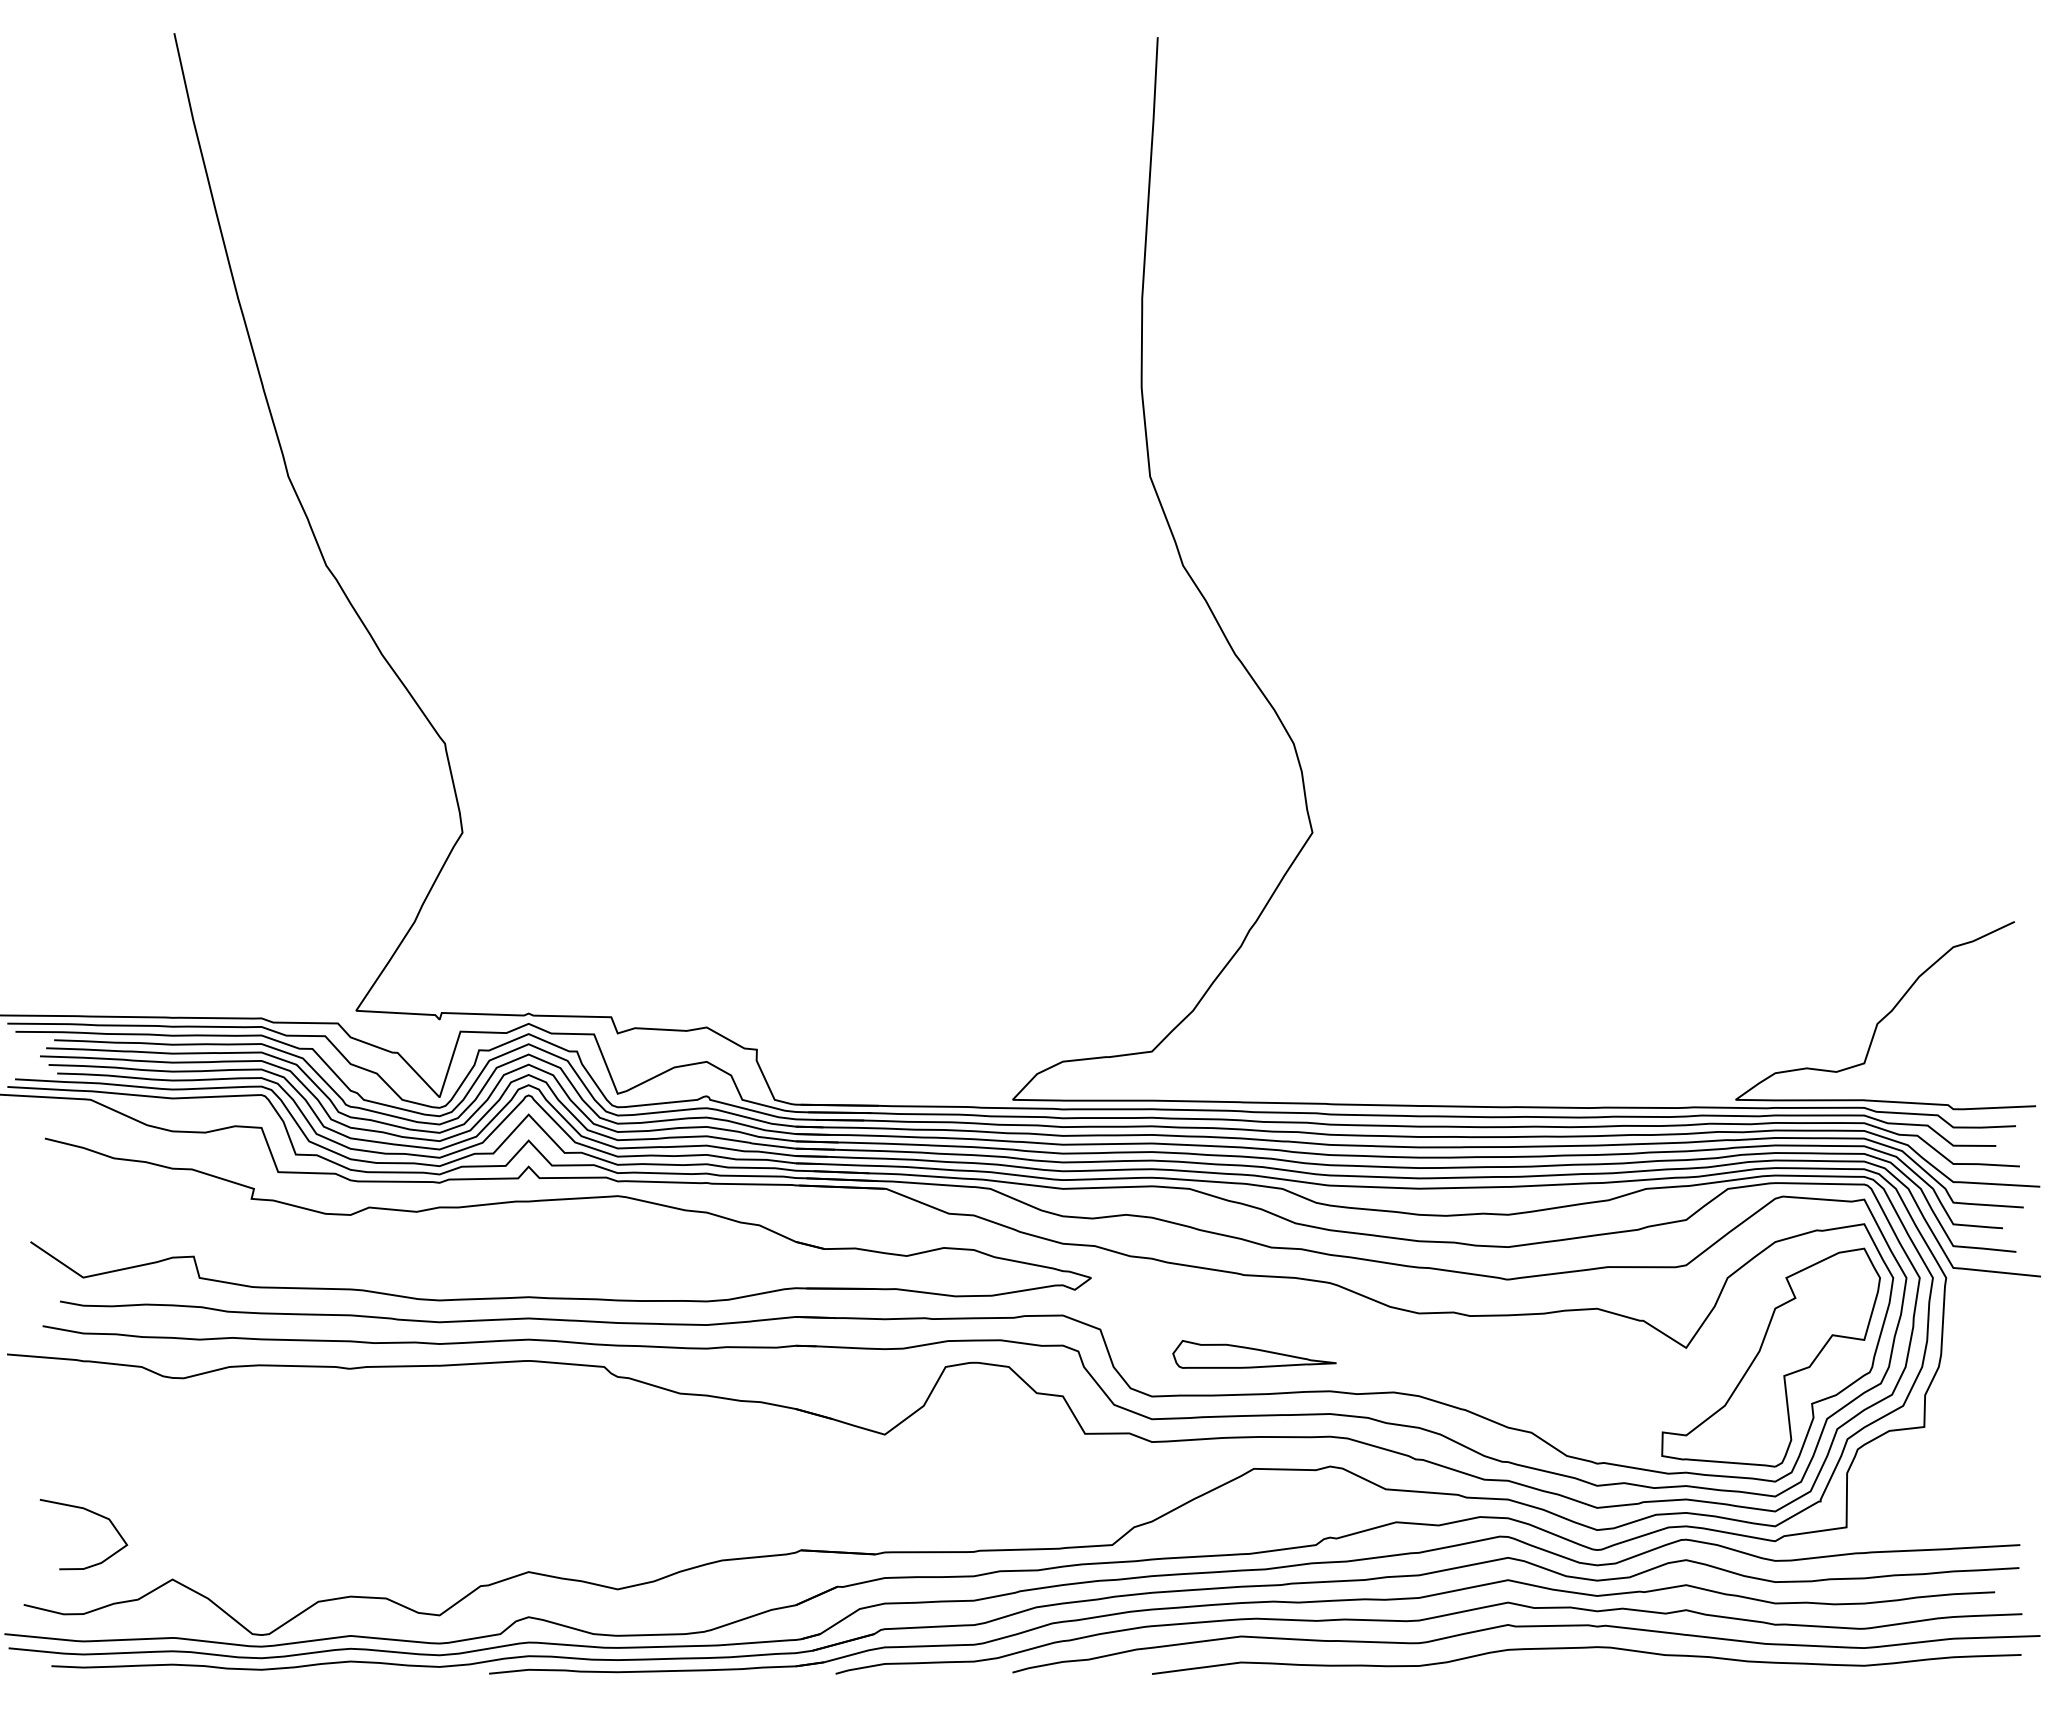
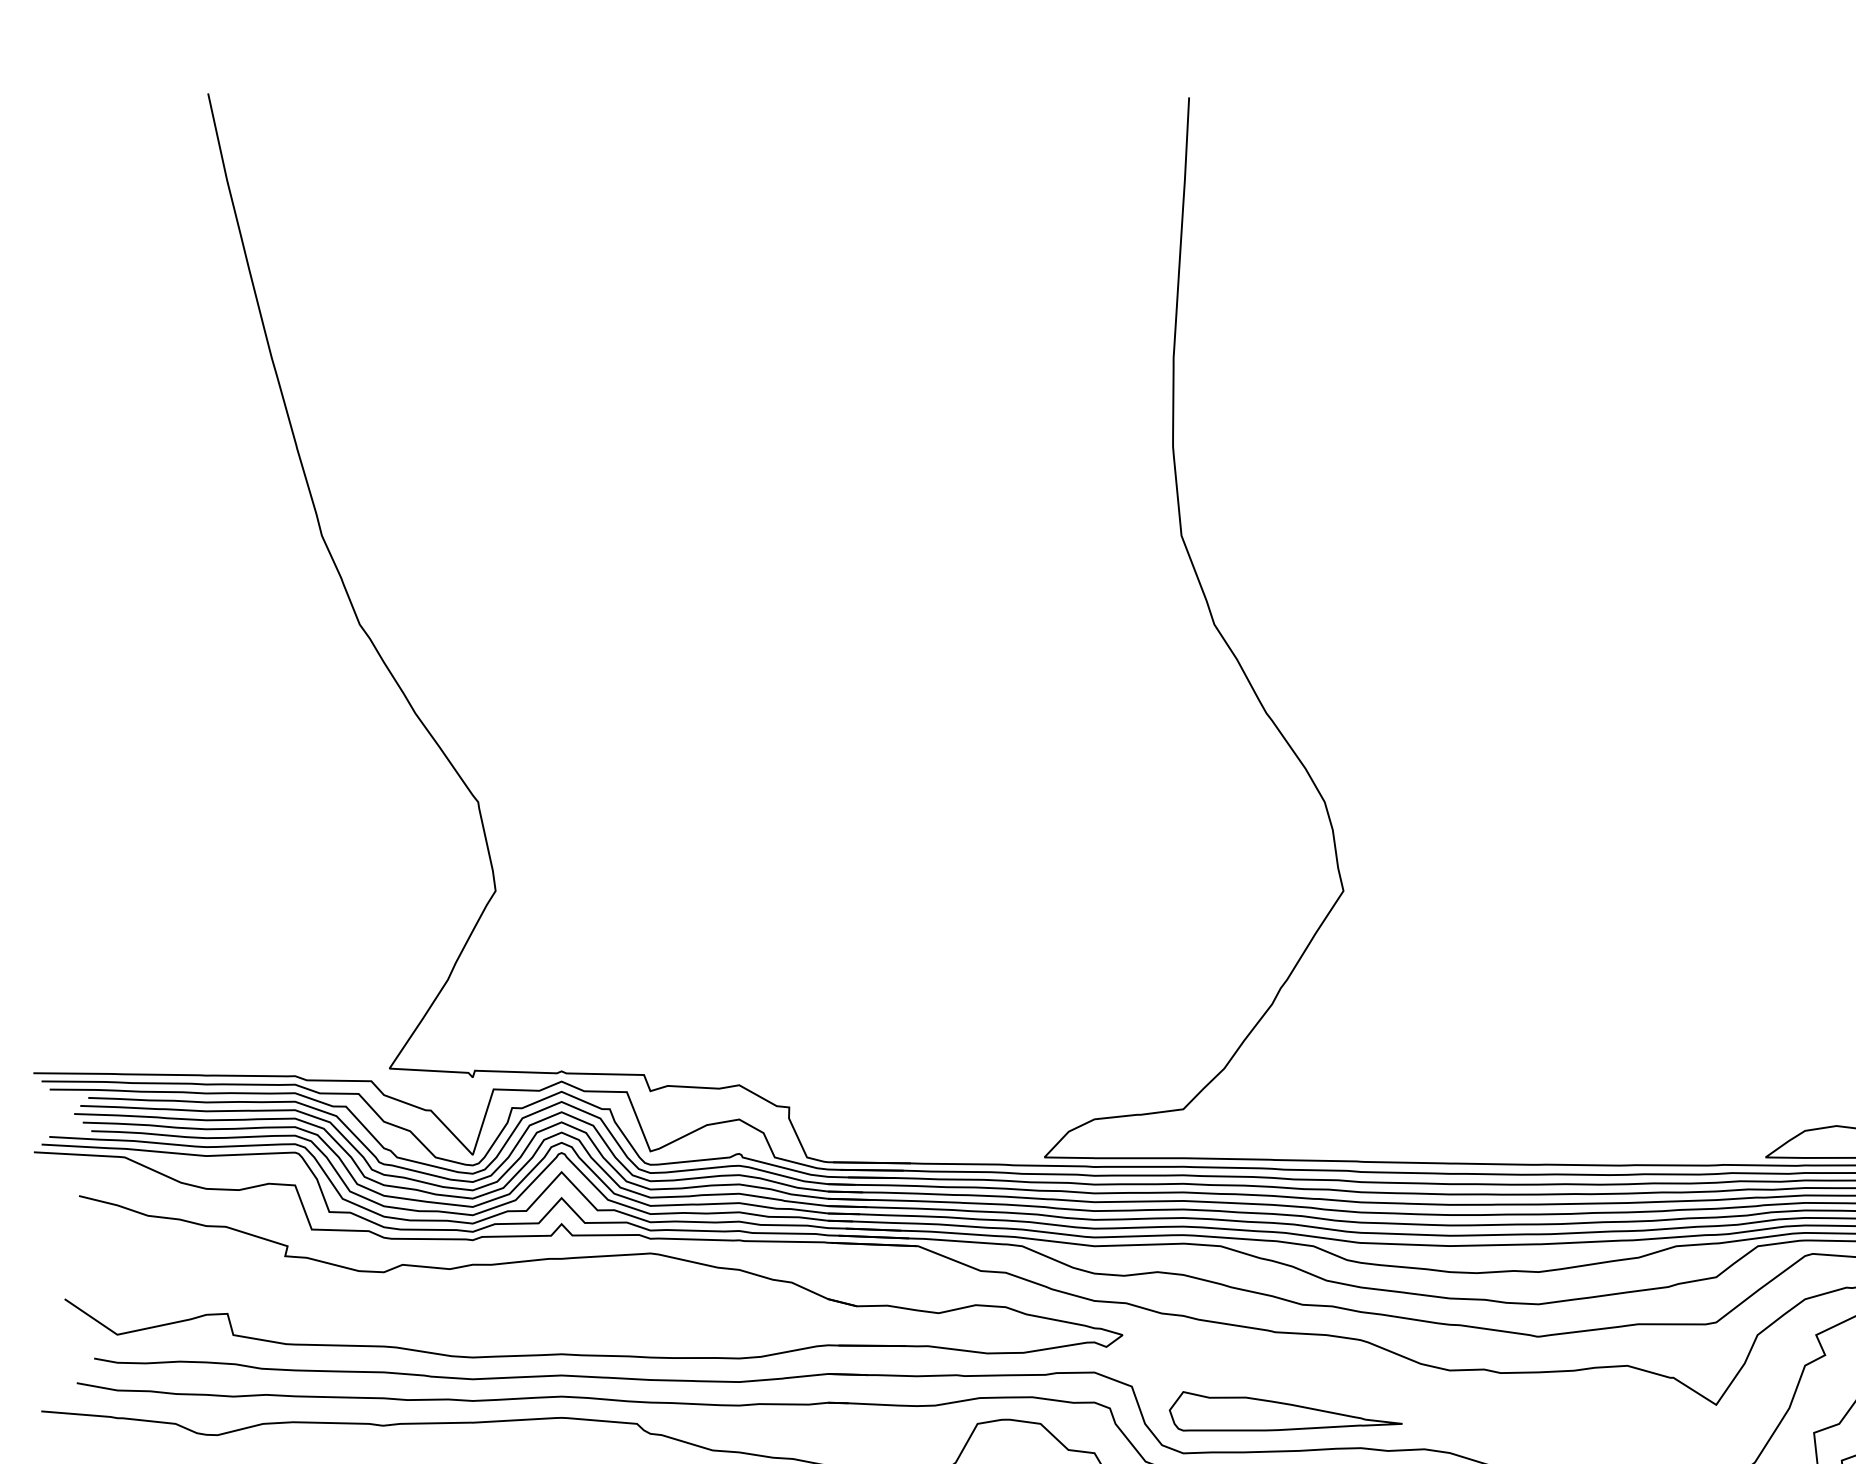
part: (1254, 1354) -> (1285, 1411), size x1.43

